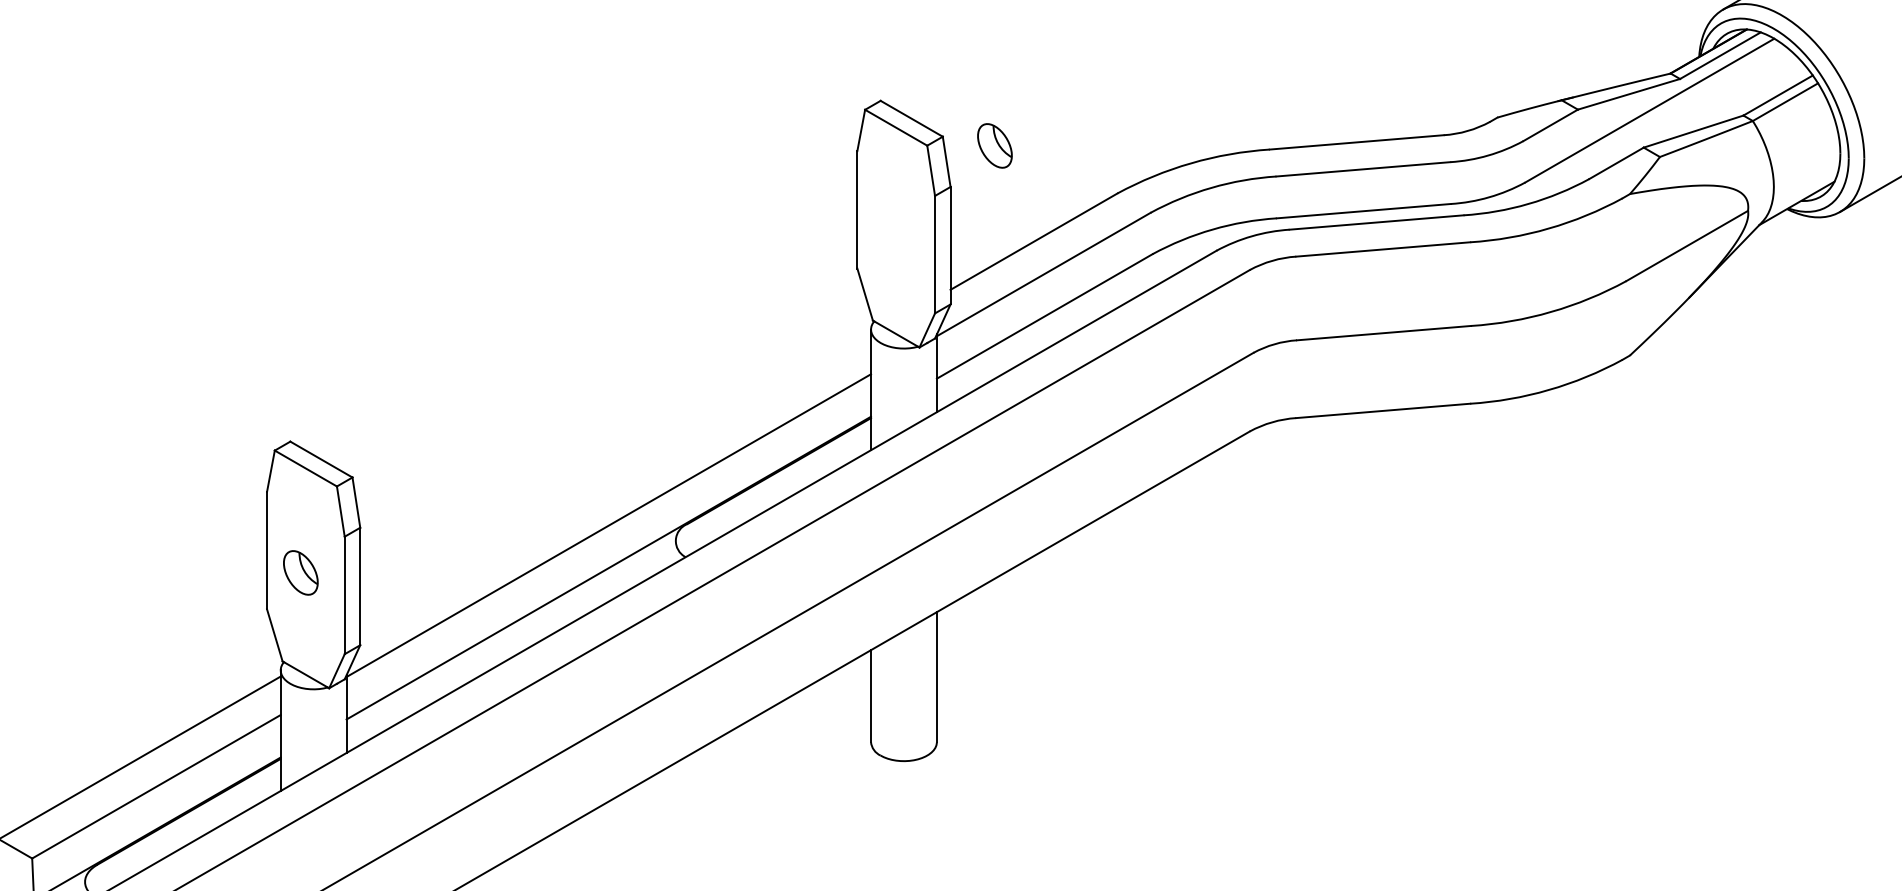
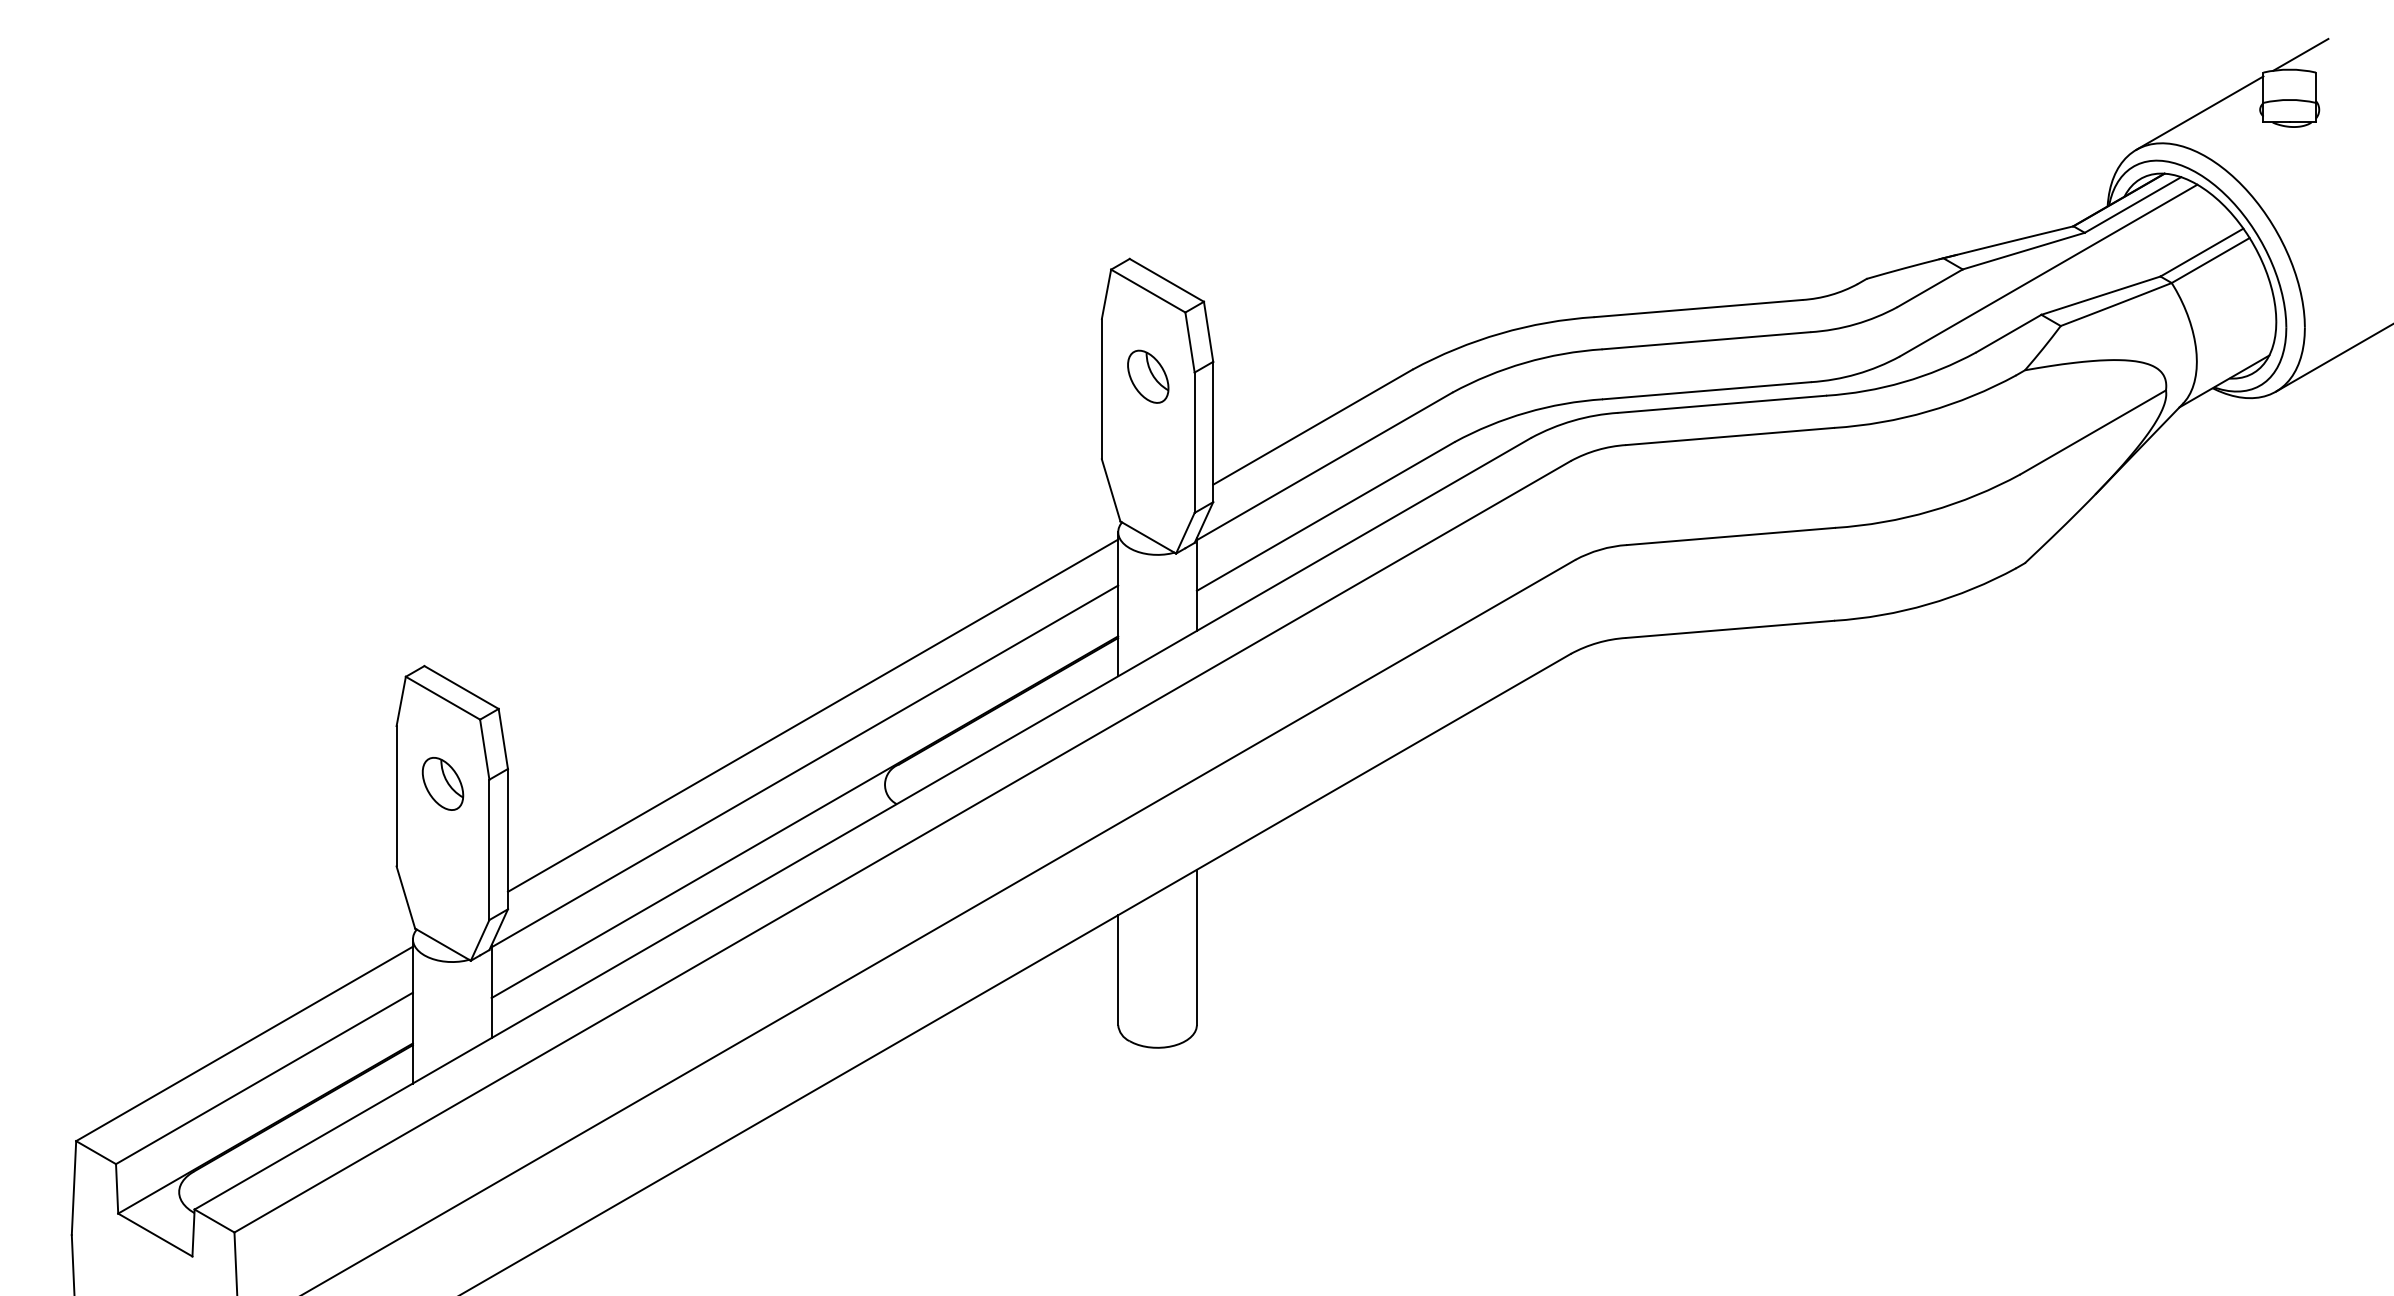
part: (995, 145) -> (1148, 376), moved
line: (615, 482) -> (812, 715), added
part: (300, 572) -> (442, 783), moved

